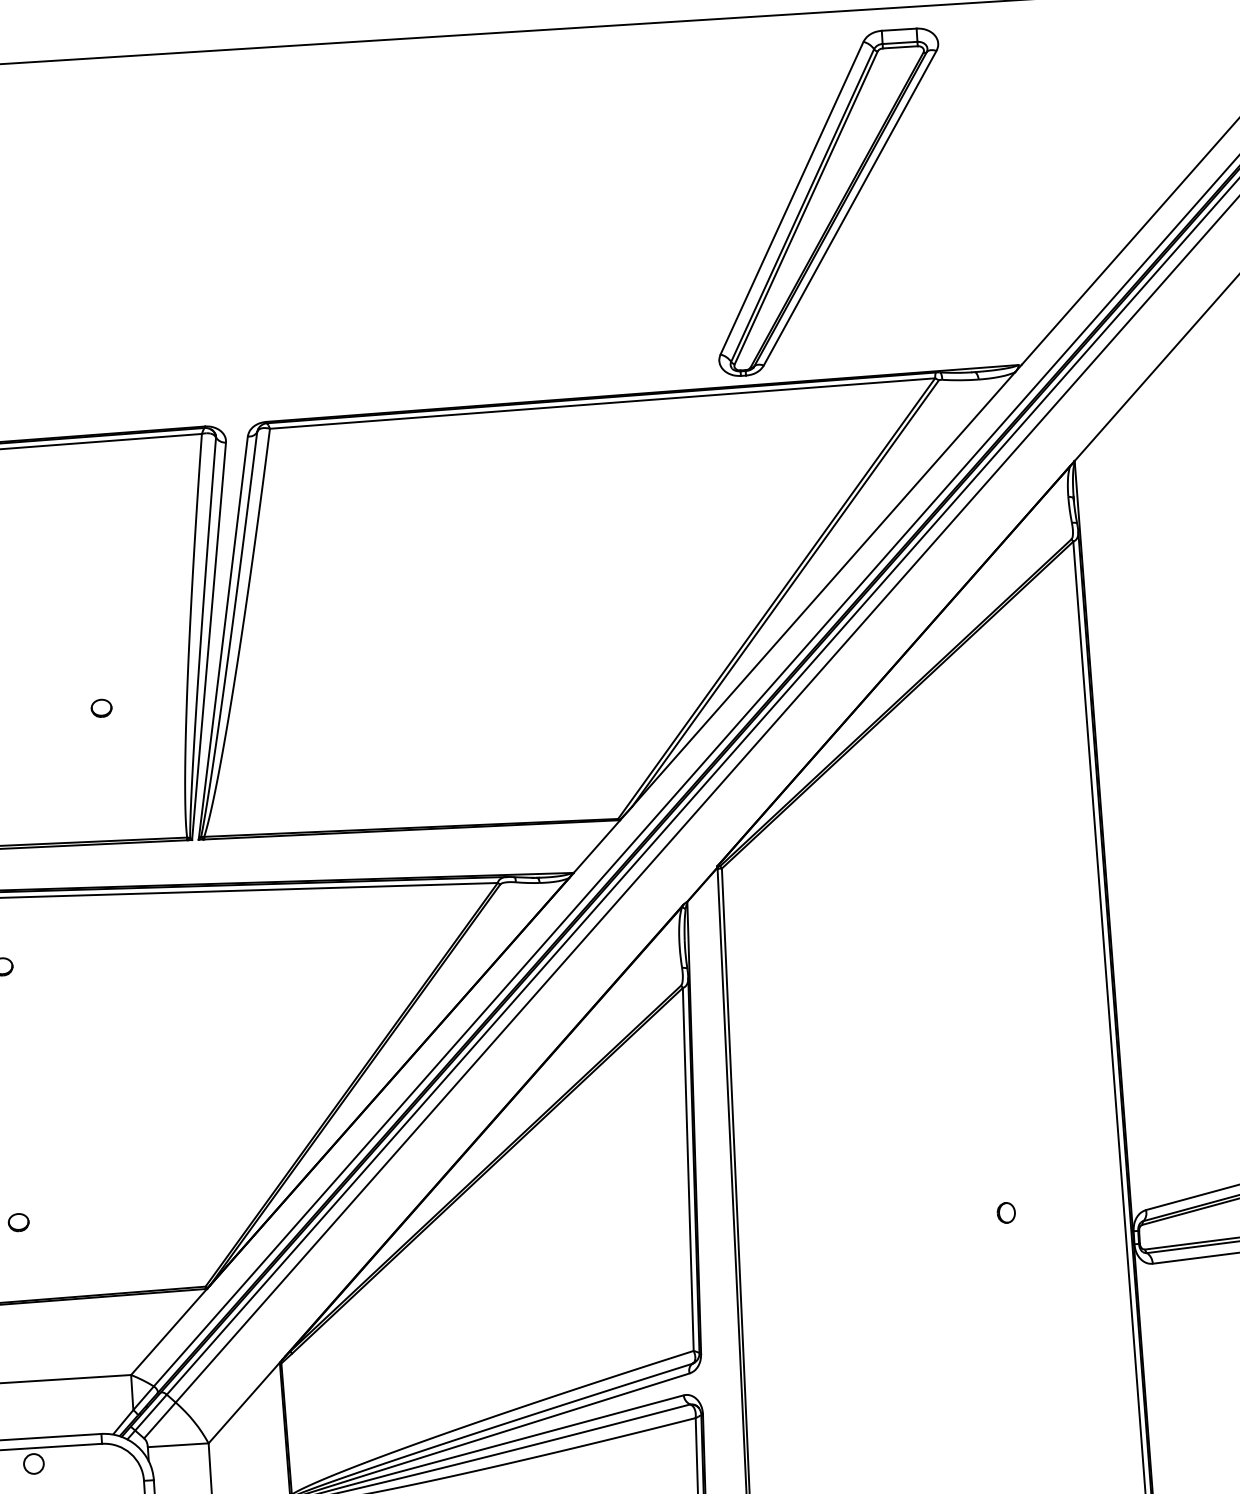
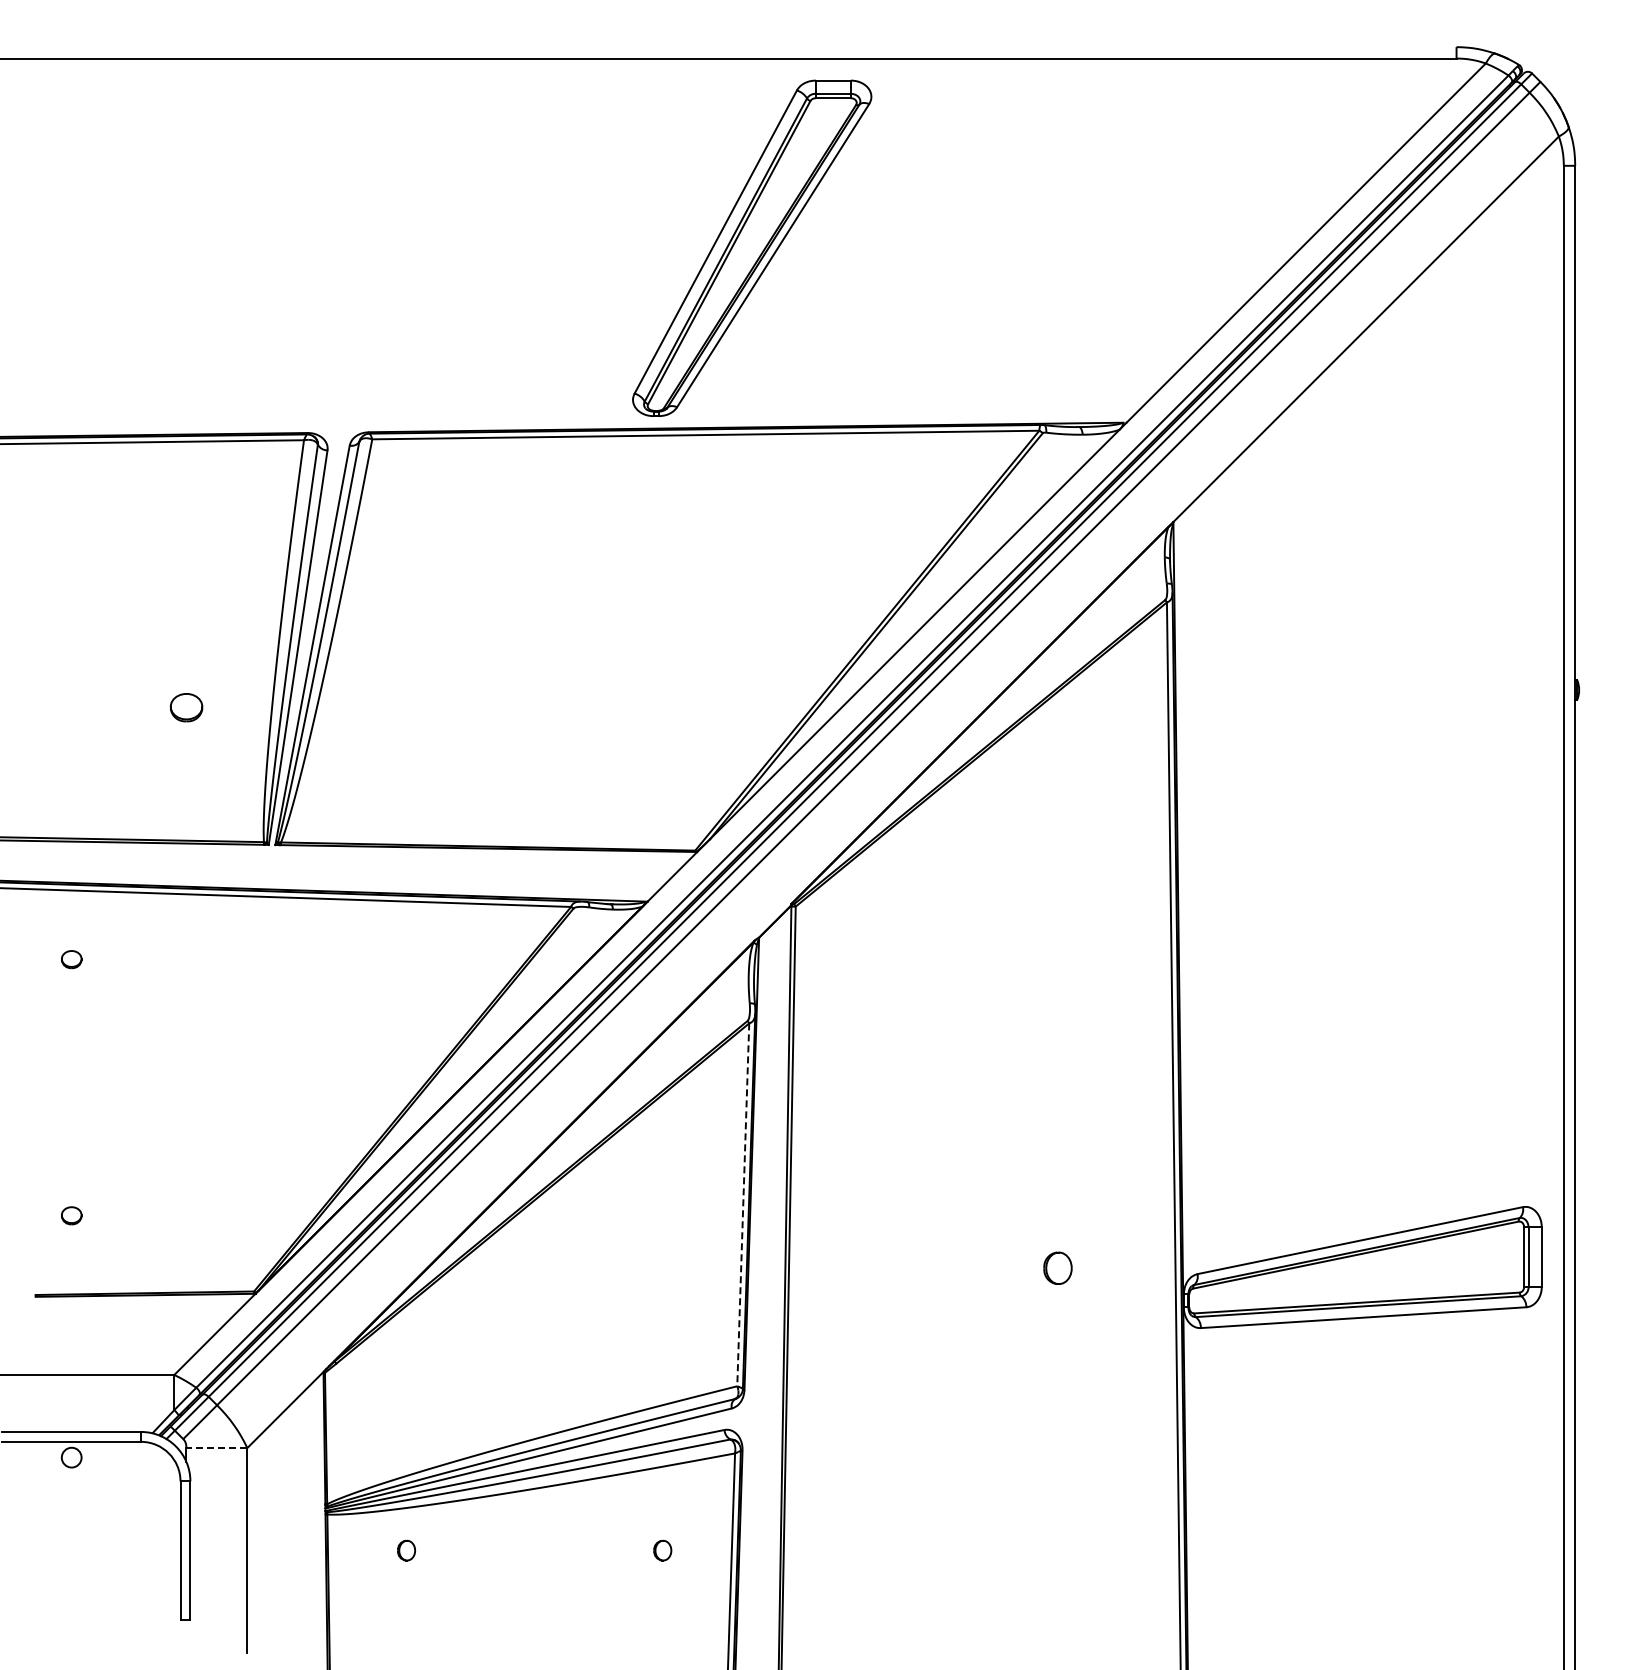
part: (829, 201) -> (752, 247), moved
part: (101, 708) -> (186, 707), size x1.6
line: (688, 1169) -> (743, 1204), solid -> dashed
part: (1005, 1212) -> (1057, 1267), size x1.6
line: (177, 1445) -> (216, 1448), solid -> dashed

